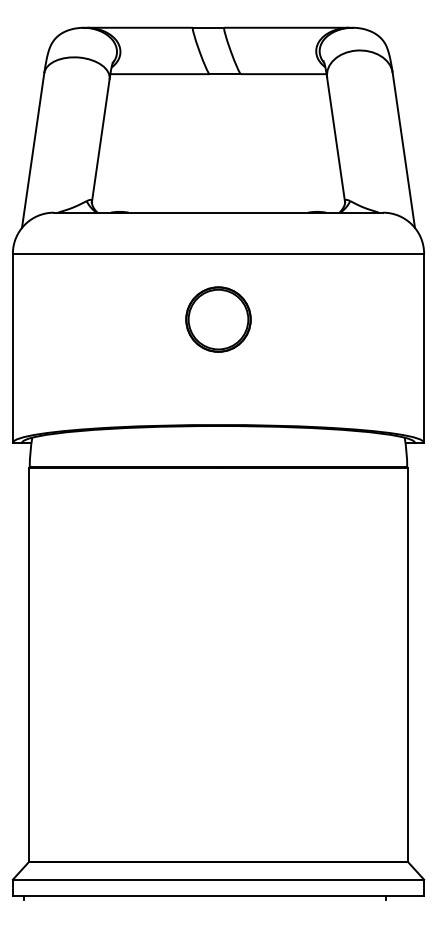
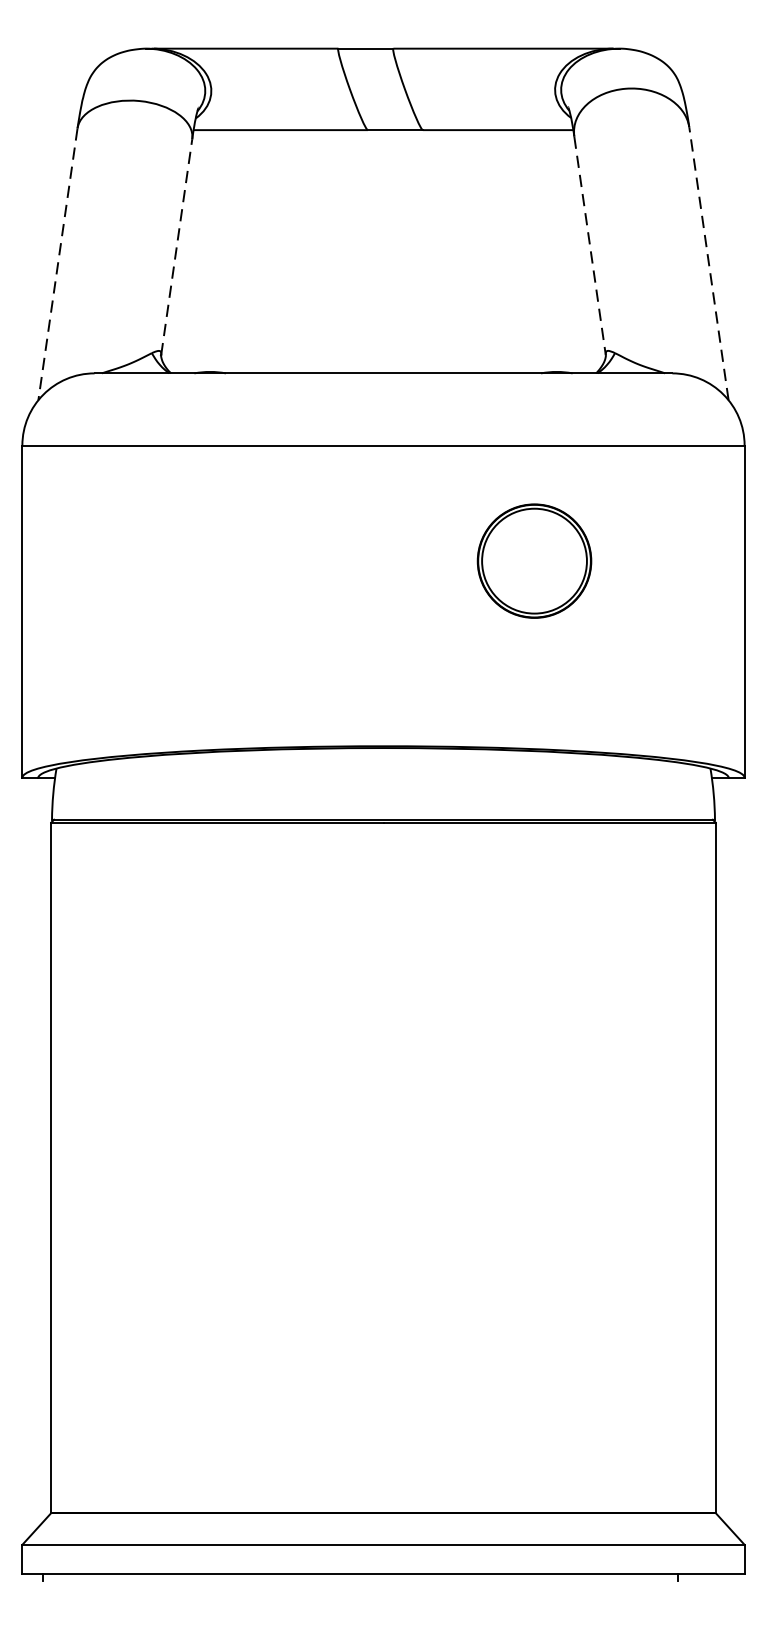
line: (100, 140) -> (176, 246), solid -> dashed
line: (336, 140) -> (590, 246), solid -> dashed
line: (403, 149) -> (708, 262), solid -> dashed
line: (33, 151) -> (58, 265), solid -> dashed
part: (218, 319) -> (534, 560), moved

